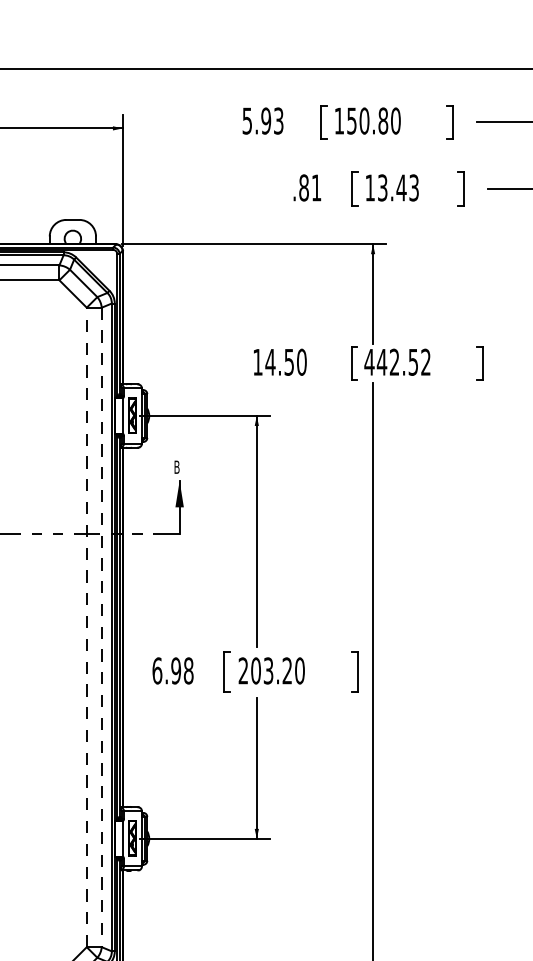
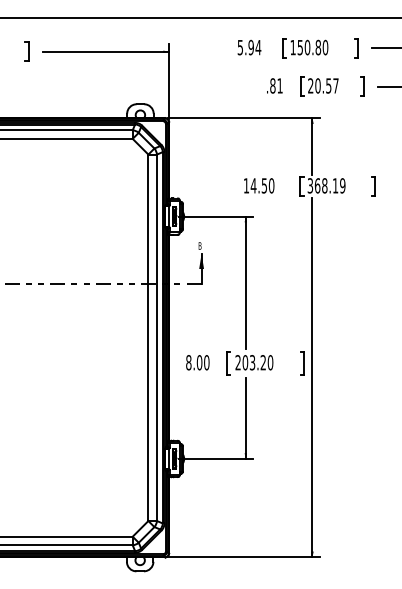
text: (278, 120) -> (258, 47), 5.93 -> 5.94
text: (392, 187) -> (323, 85), 13.43 -> 20.57
text: (397, 361) -> (326, 185), 442.52 -> 368.19
line: (86, 626) -> (148, 337), dashed -> solid
line: (100, 628) -> (156, 338), dashed -> solid
text: (172, 670) -> (197, 362), 6.98 -> 8.00

